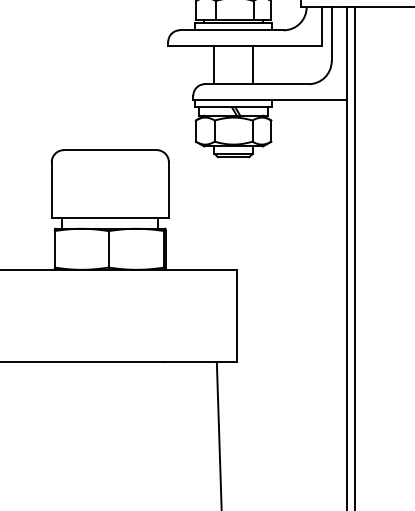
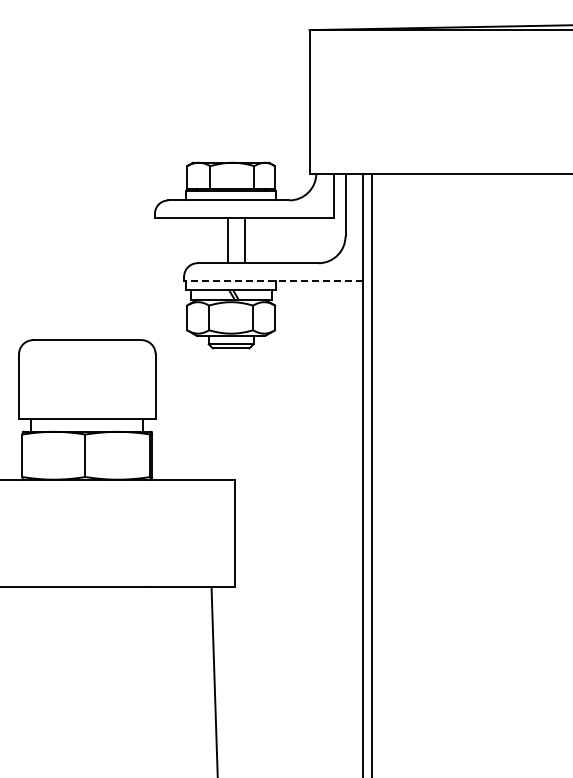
line: (214, 64) -> (244, 240), moved
line: (252, 64) -> (227, 240), moved
line: (269, 99) -> (273, 281), solid -> dashed

